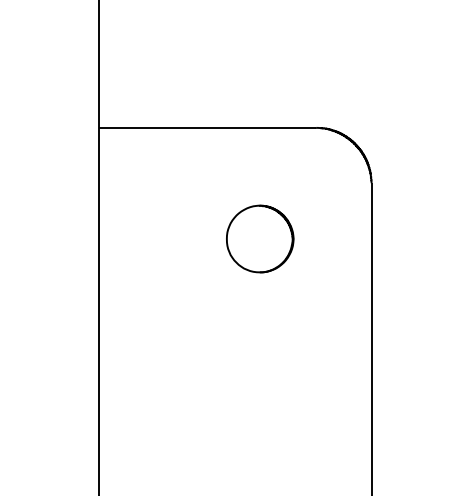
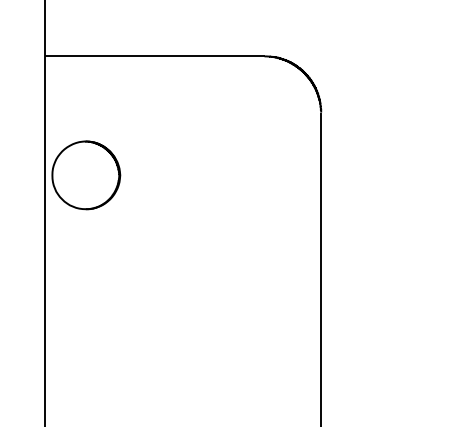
part: (260, 238) -> (86, 174), moved

